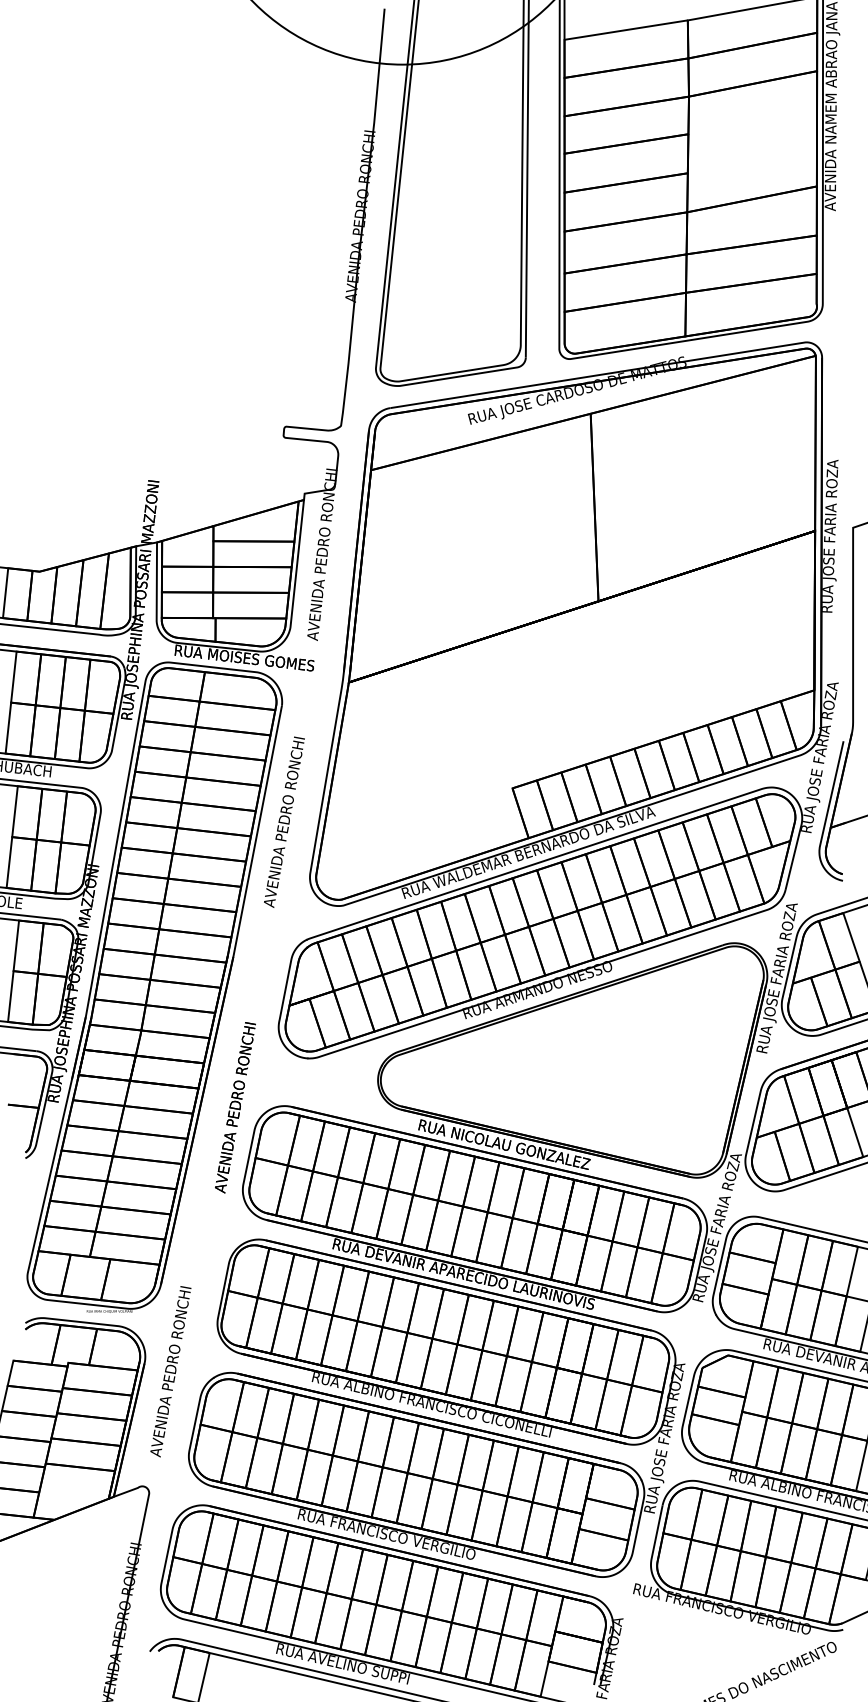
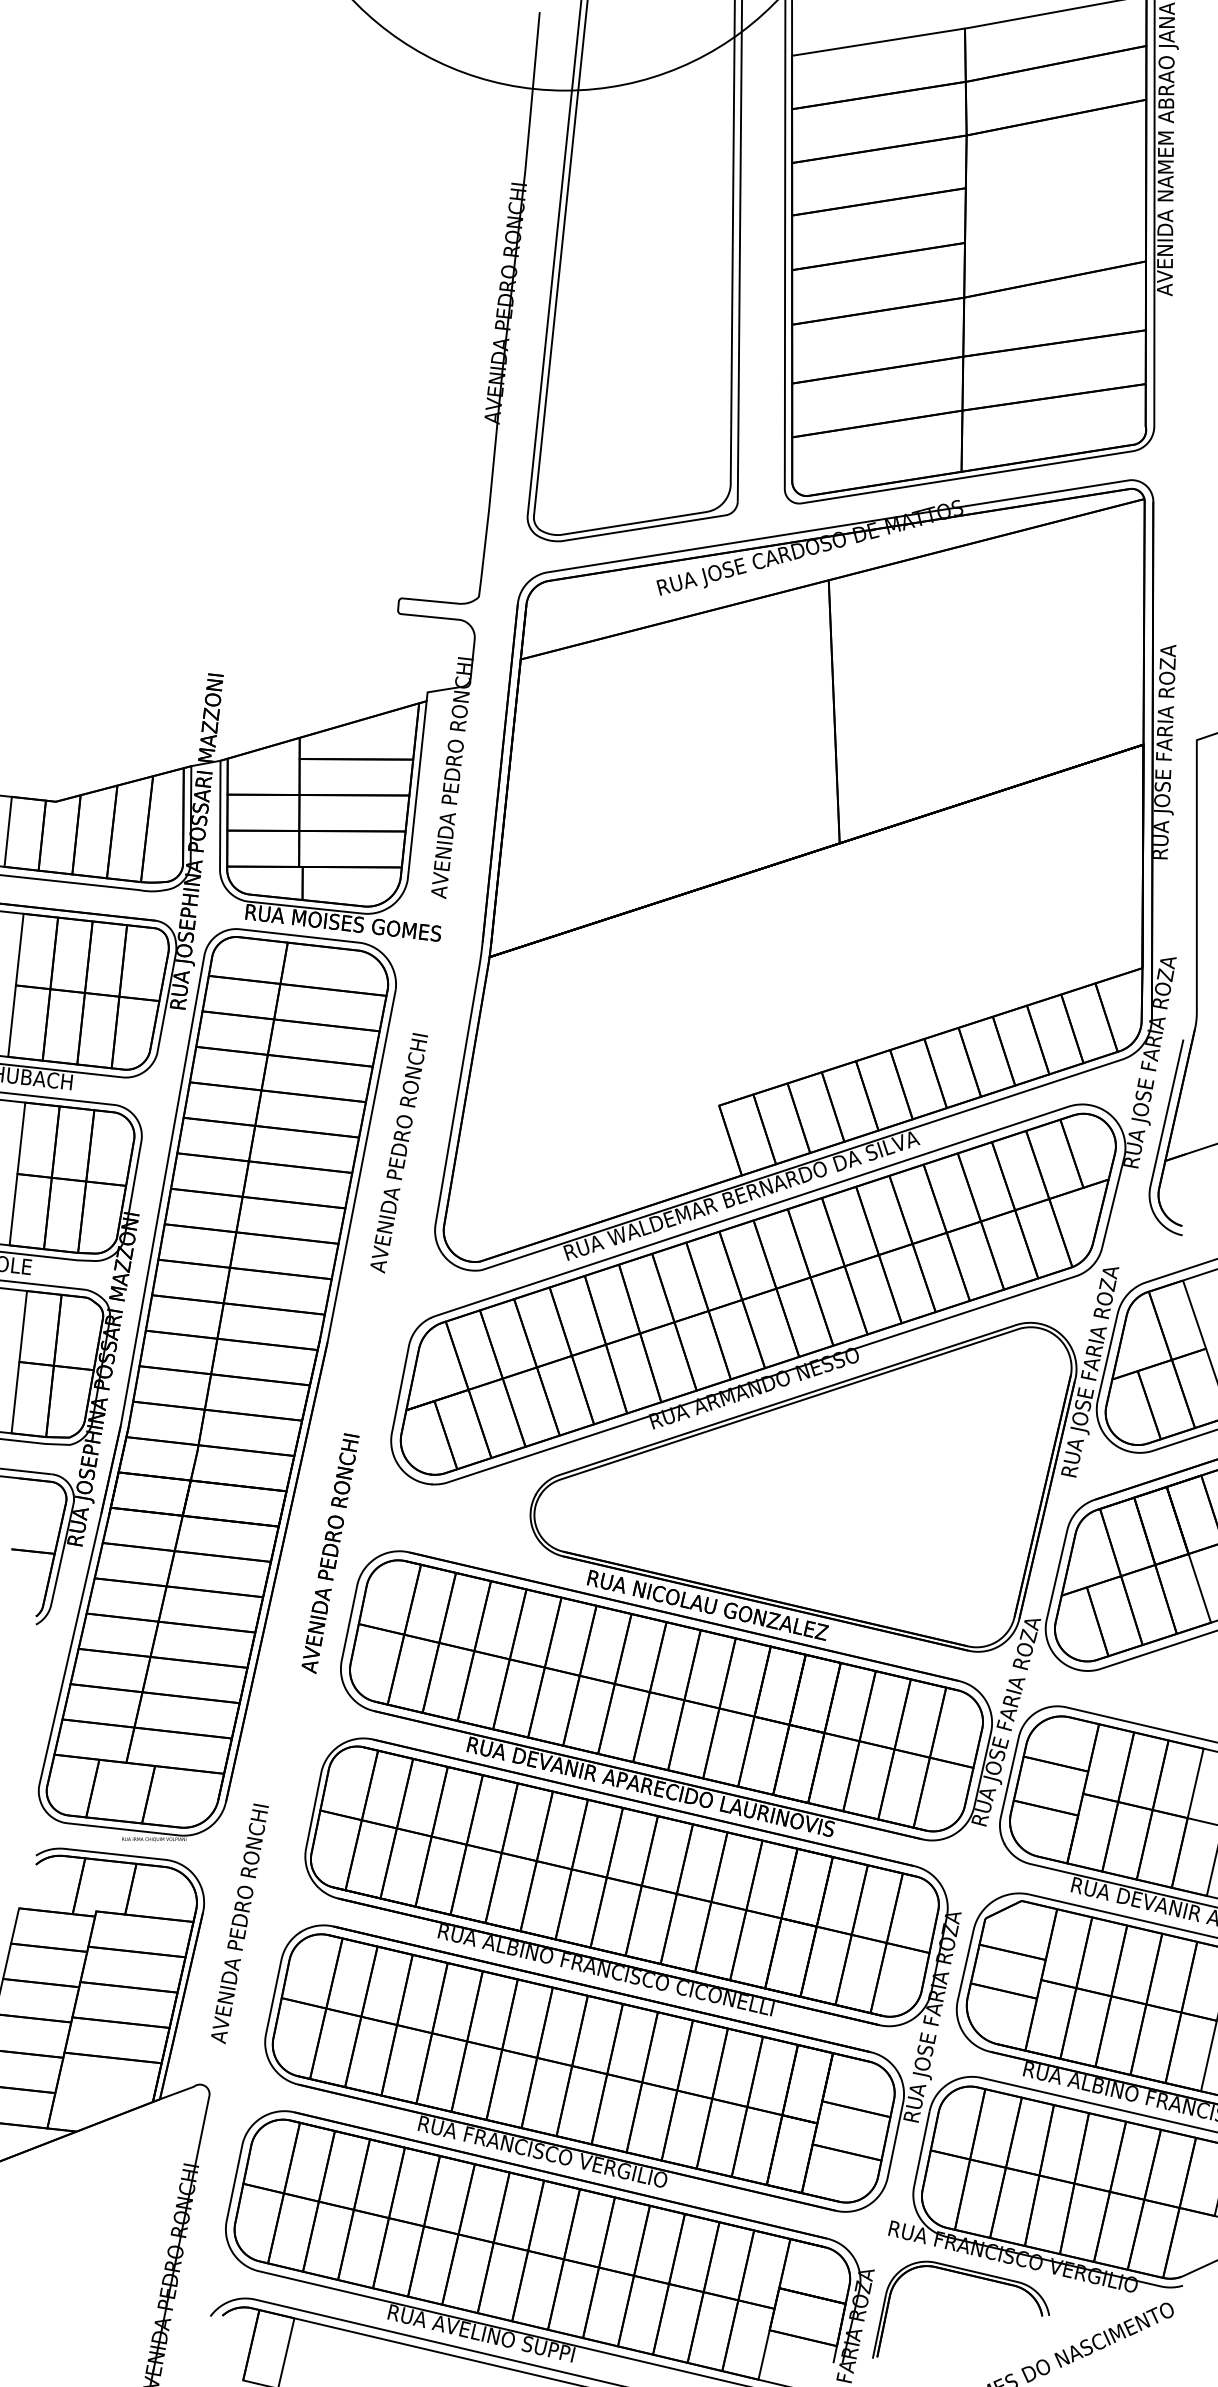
part: (691, 1623) -> (969, 2276), added

